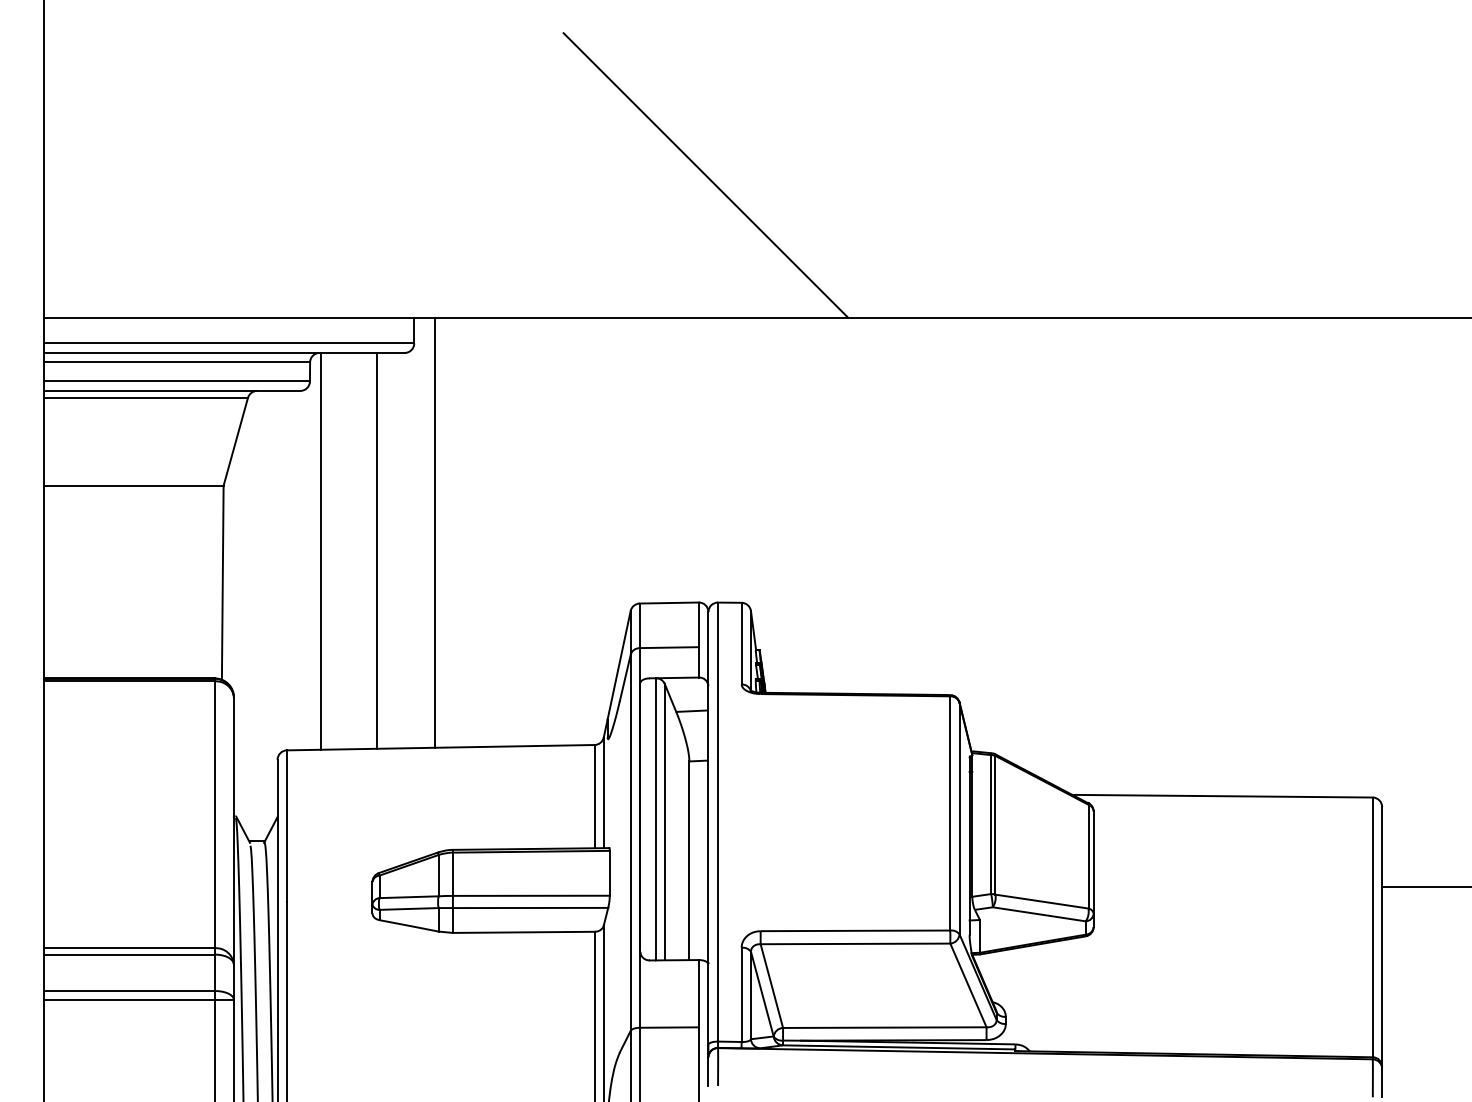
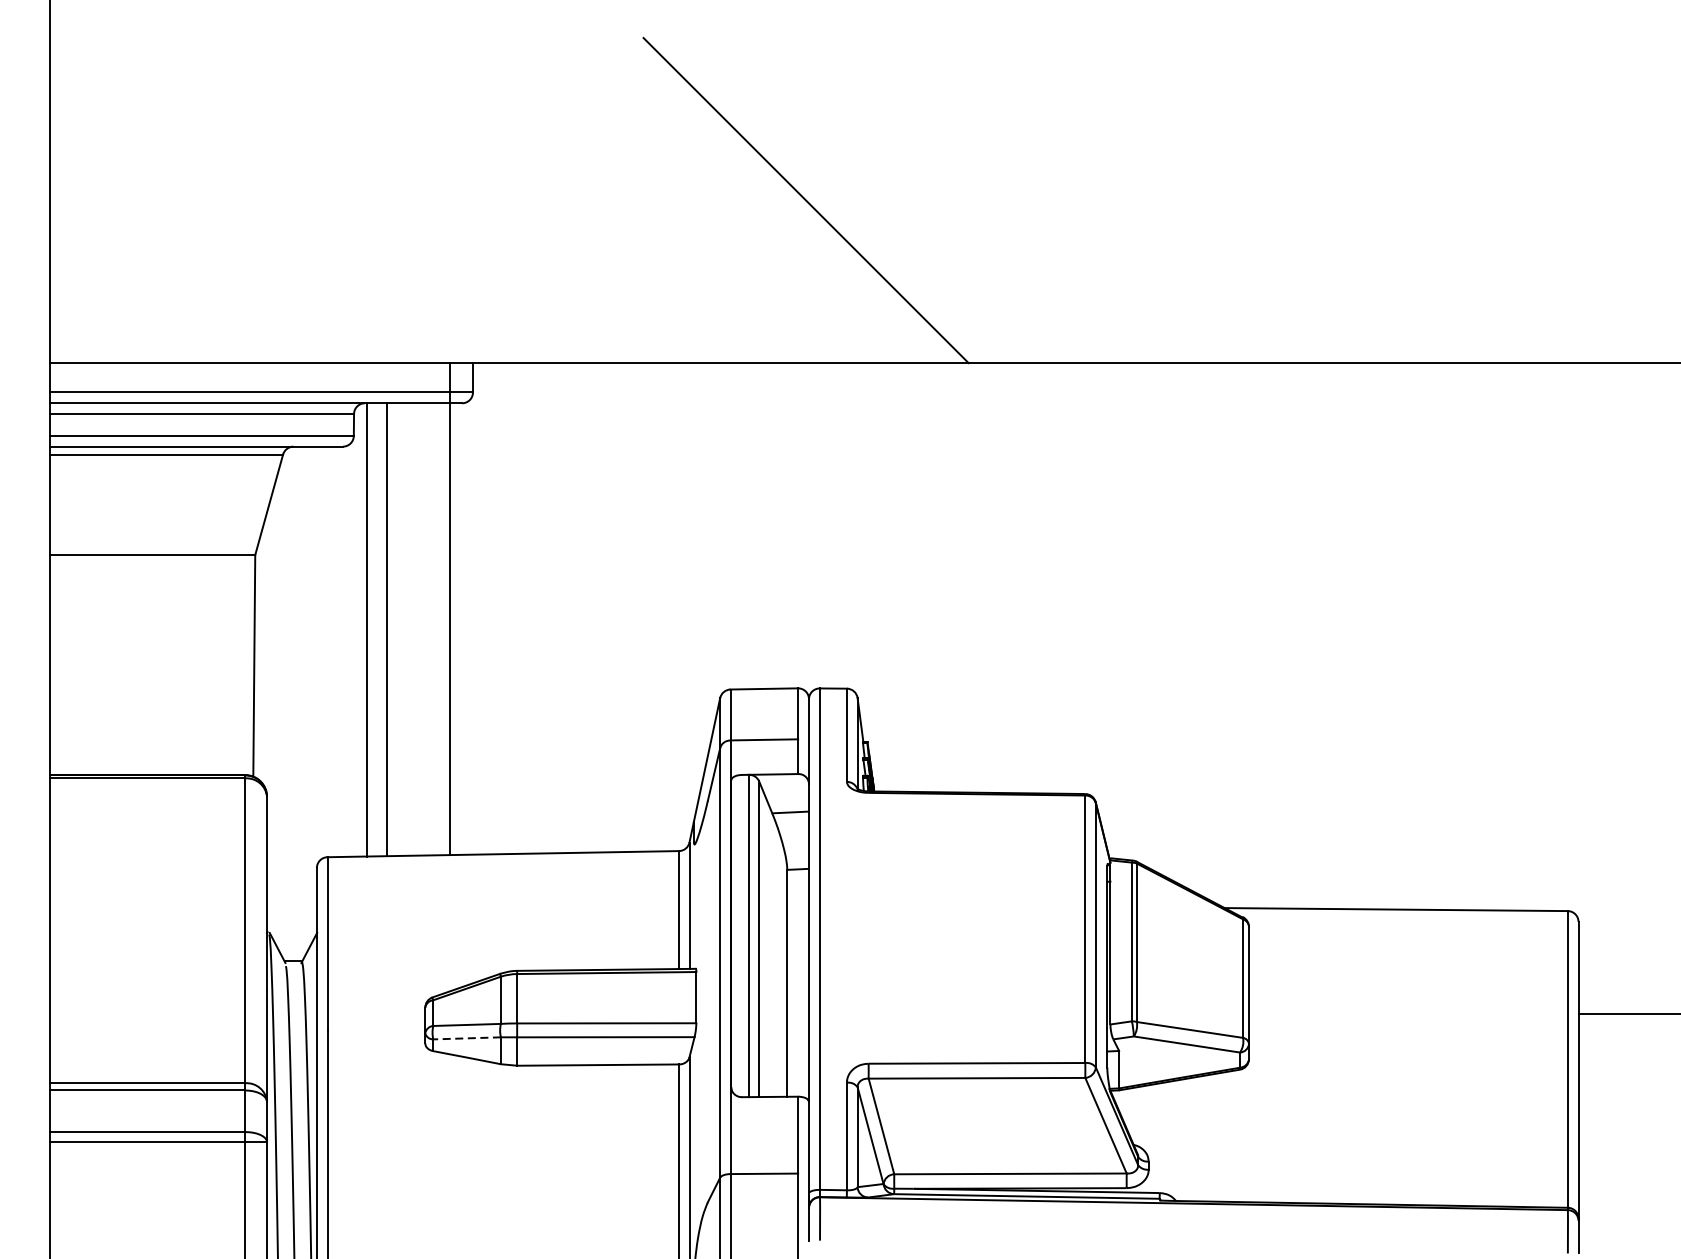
line: (435, 532) -> (450, 608), moved
line: (377, 550) -> (387, 628), moved
line: (409, 908) -> (467, 1037), solid -> dashed

